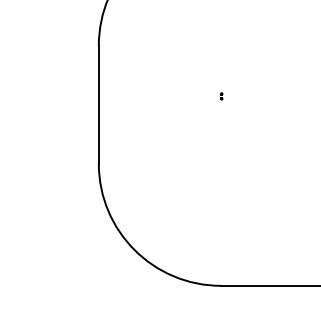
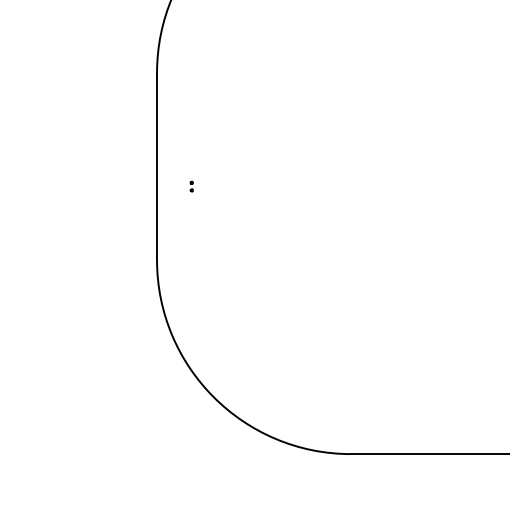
part: (221, 96) -> (191, 186), moved

